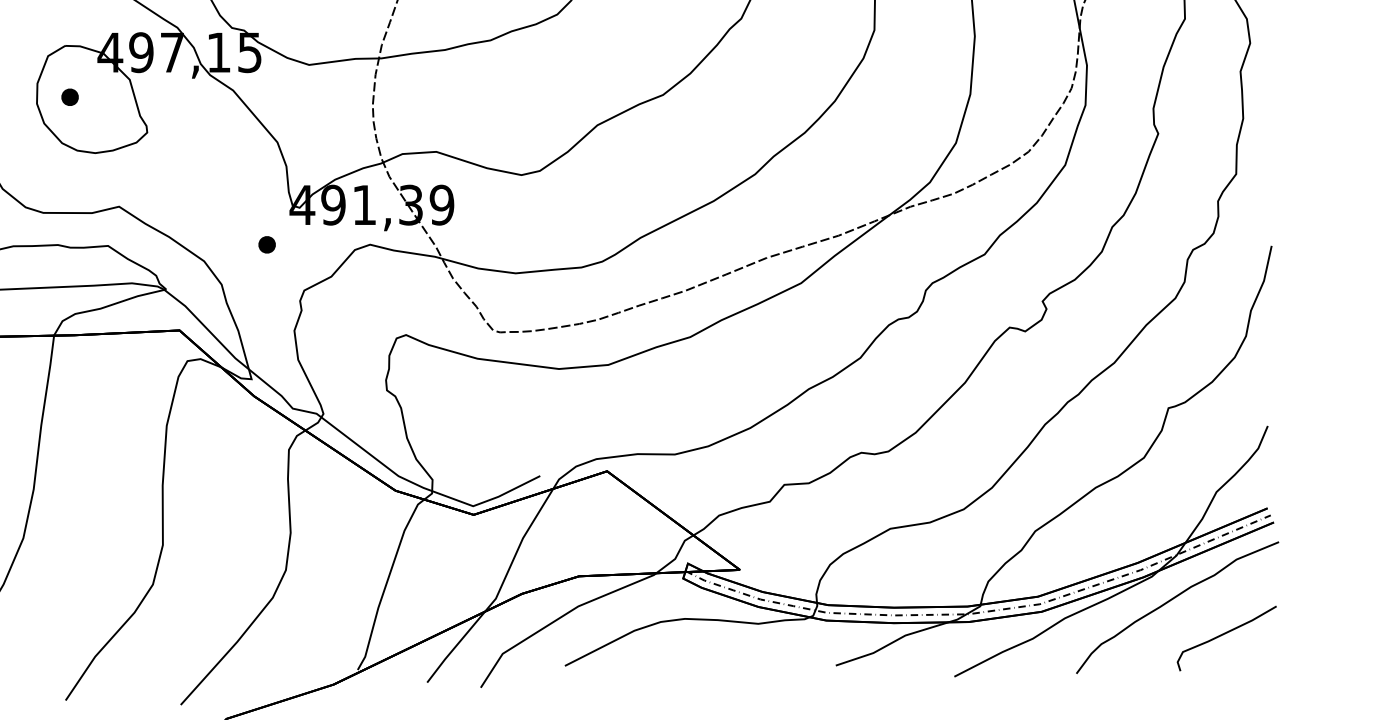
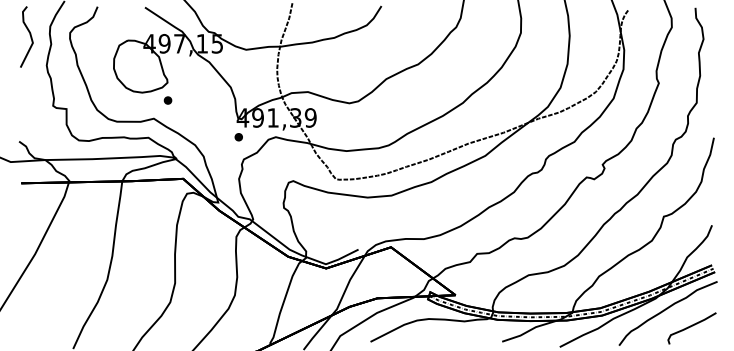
part: (68, 97) -> (167, 100), moved
part: (266, 245) -> (238, 137), moved

